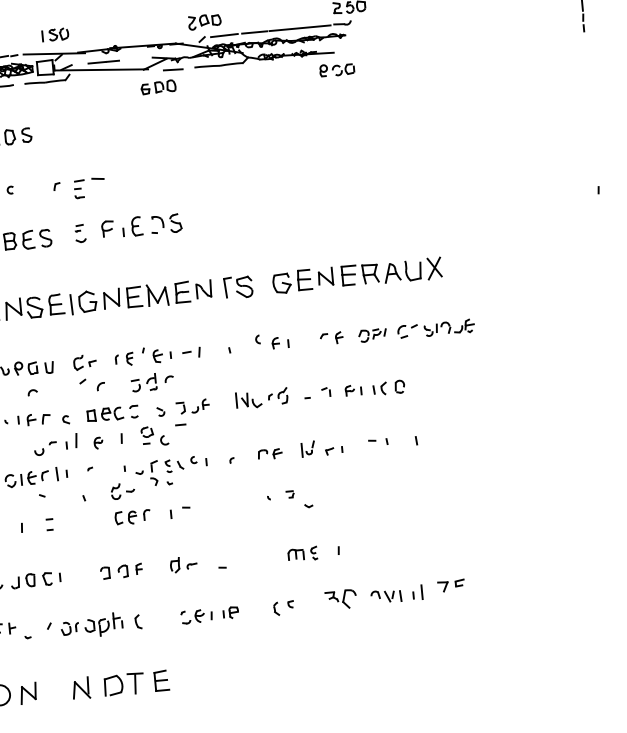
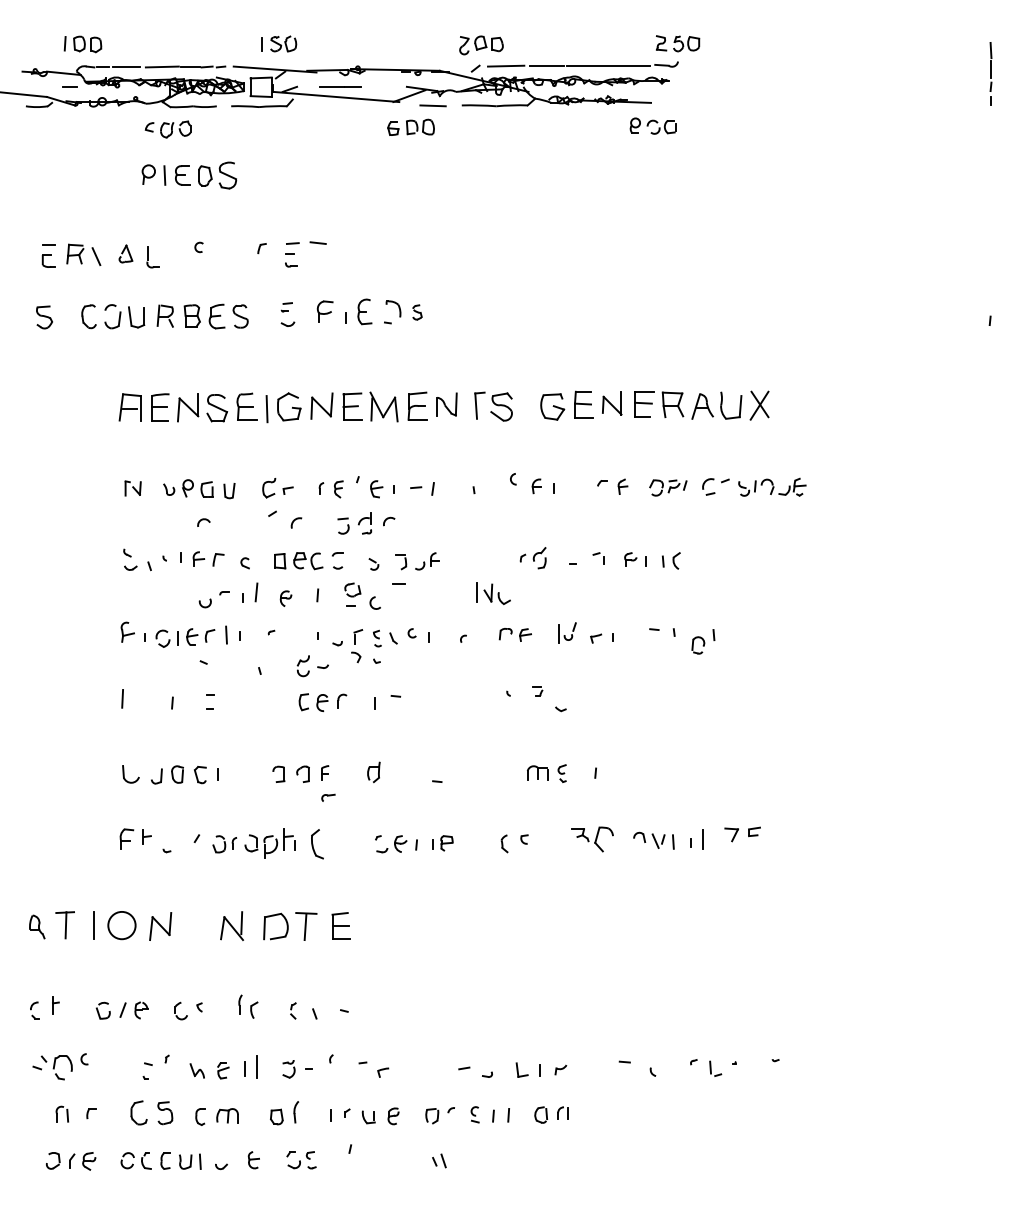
part: (26, 135) -> (227, 175), size x1.4
part: (175, 223) -> (417, 312), size x0.6
part: (400, 386) -> (698, 645), moved
part: (248, 400) -> (493, 593), moved
part: (192, 565) -> (328, 797), moved
part: (137, 621) -> (316, 843), size x1.6

